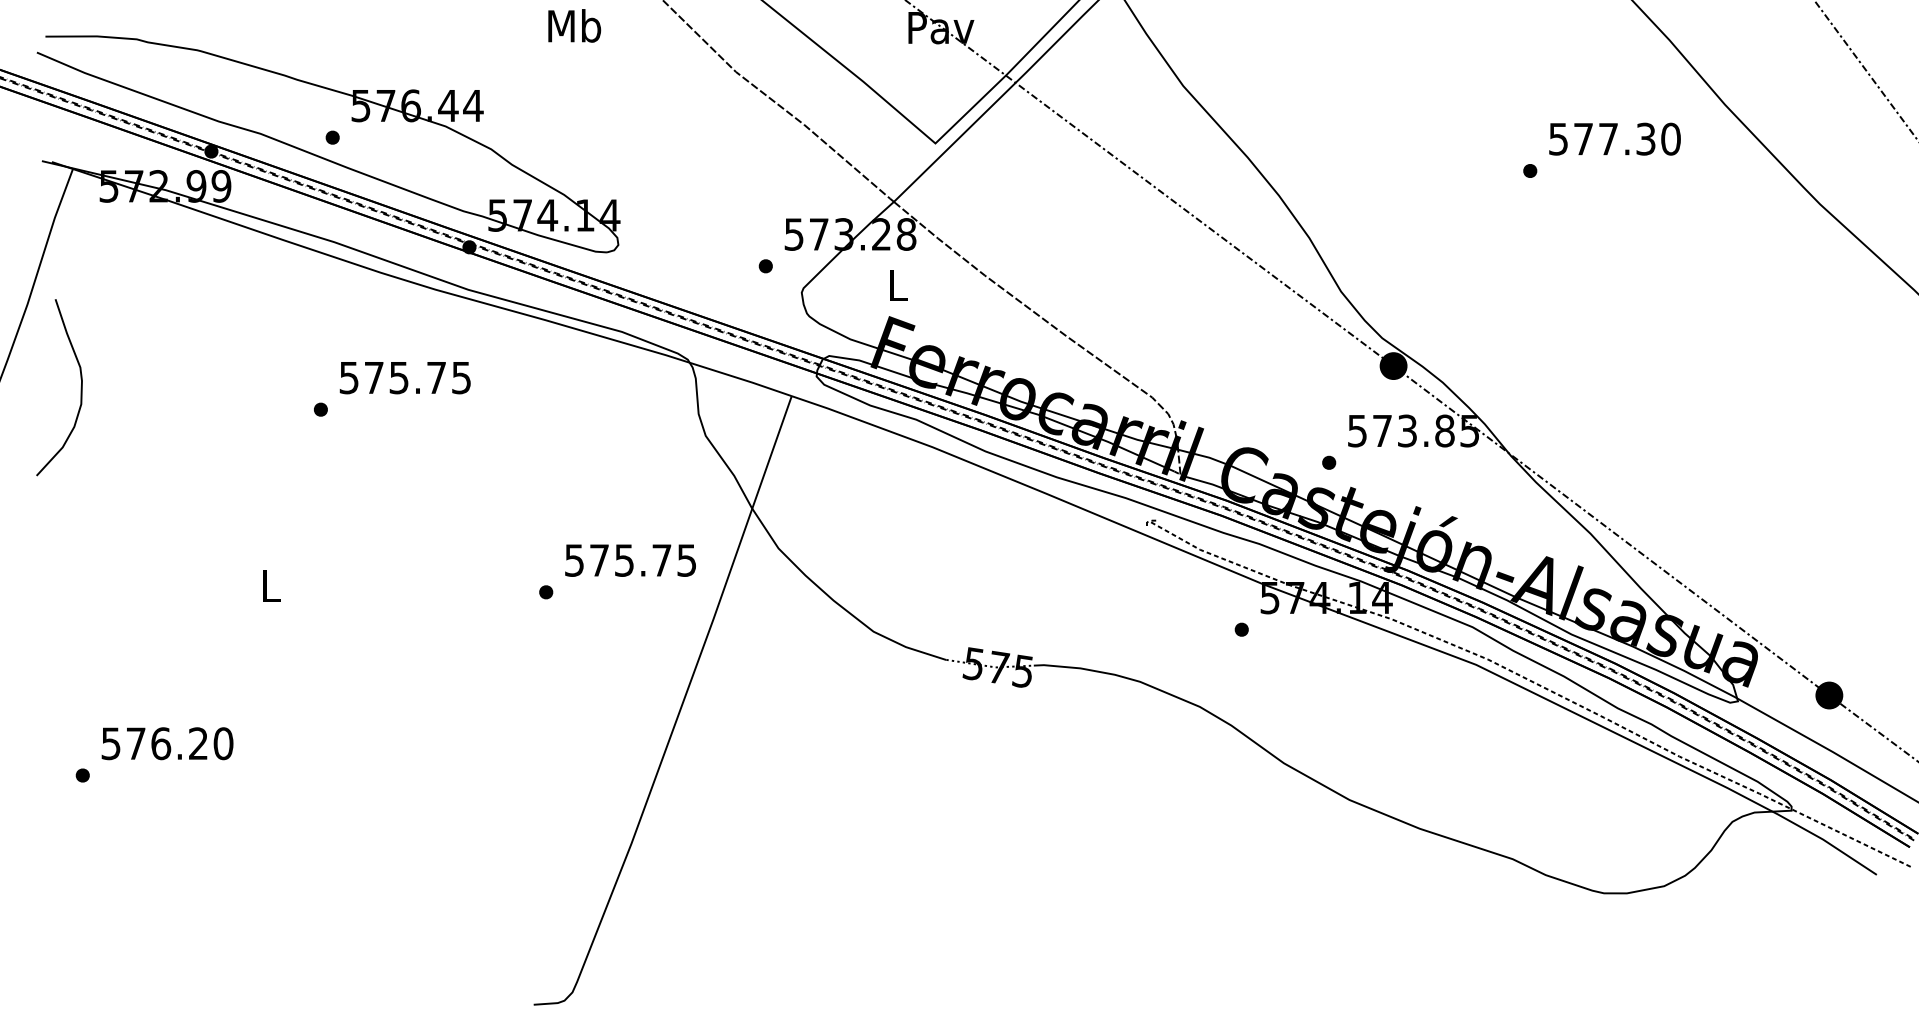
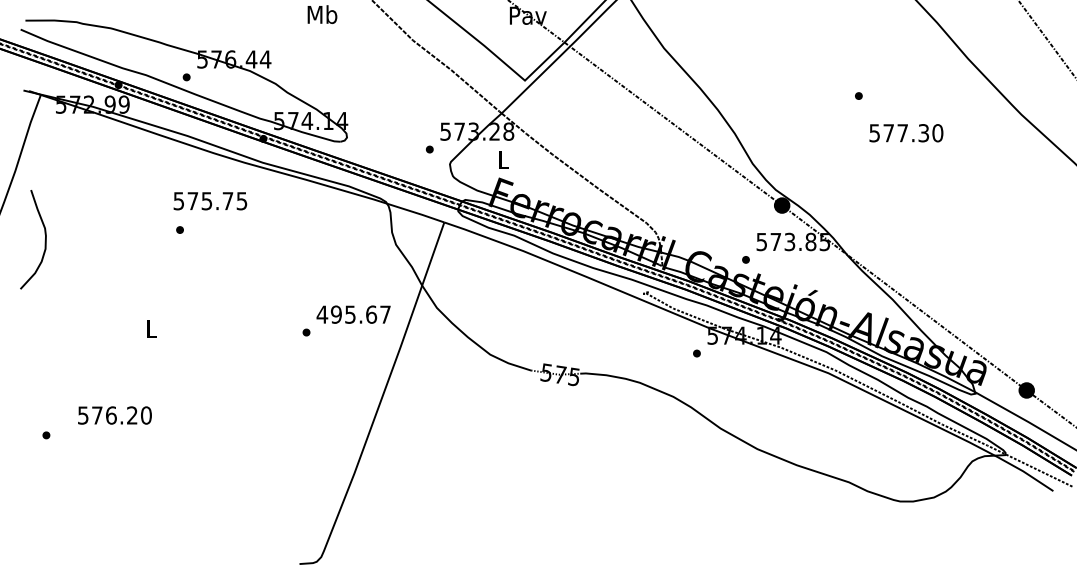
text: (1615, 139) -> (906, 133), moved
text: (405, 378) -> (210, 201), moved
curve: (79, 389) -> (44, 240), moved
text: (629, 560) -> (353, 314), 575.75 -> 495.67
text: (166, 743) -> (114, 415), moved

